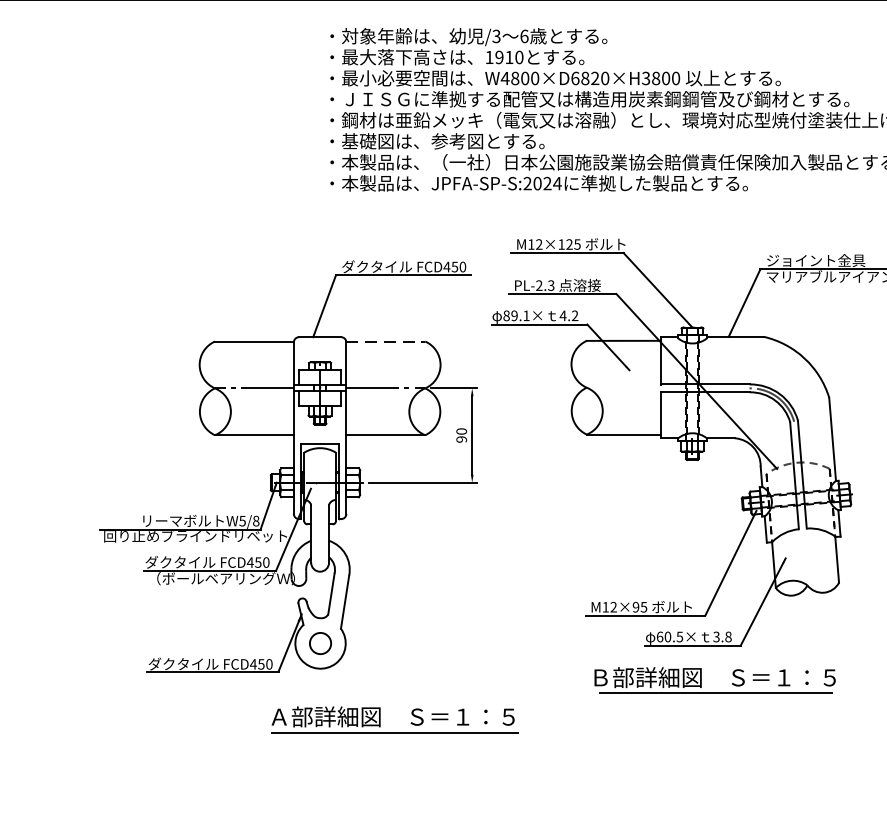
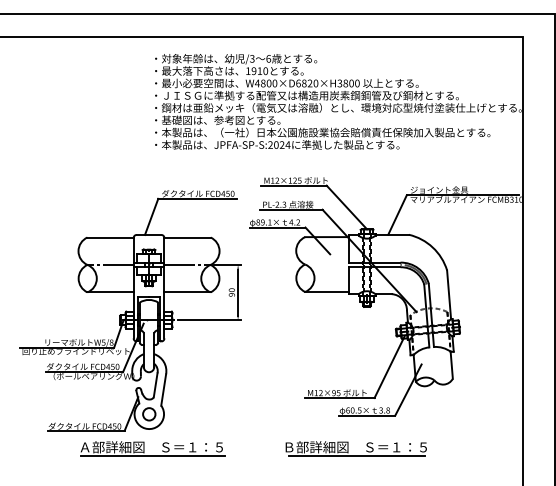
line: (385, 341) -> (187, 237), dashed -> solid
part: (701, 679) -> (348, 448), moved
part: (394, 730) -> (152, 455), moved

